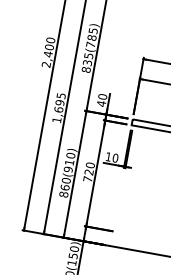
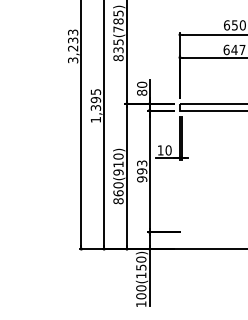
text: (48, 52) -> (73, 46), 2,400 -> 3,233
text: (101, 103) -> (142, 92), 40 -> 80
text: (58, 109) -> (95, 107), 1,695 -> 1,395
text: (89, 172) -> (142, 171), 720 -> 993

